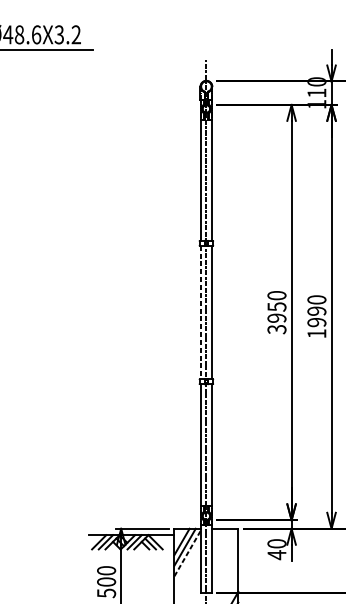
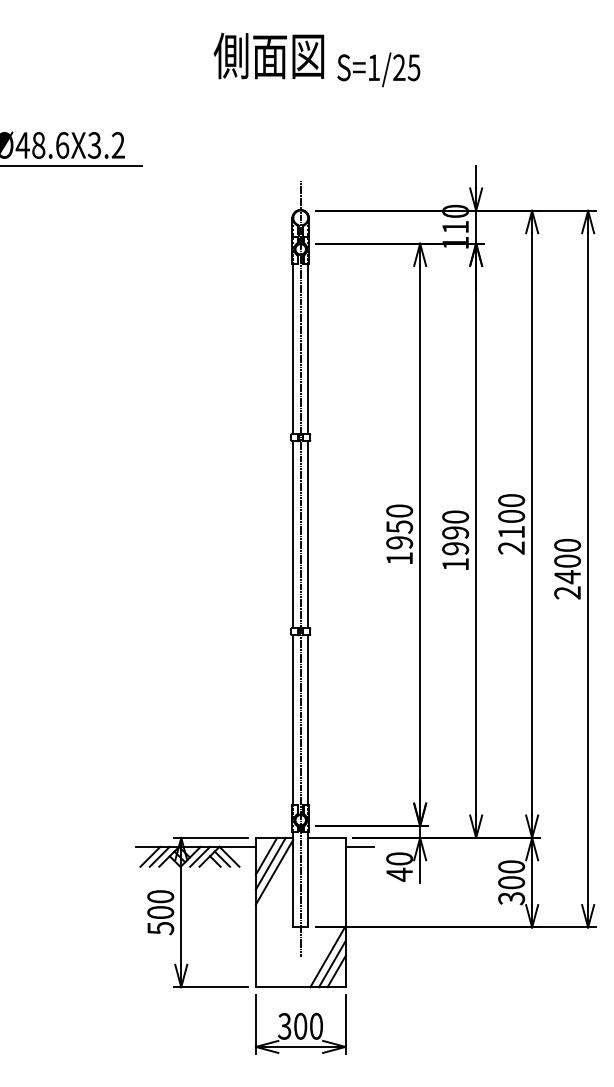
line: (201, 312) -> (293, 534), dashed -> solid
text: (276, 329) -> (399, 558), 3950 -> 1950
line: (248, 534) -> (359, 846), added
line: (187, 552) -> (274, 871), dashed -> solid

